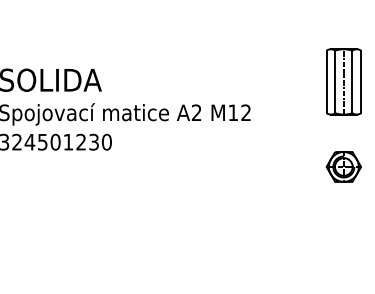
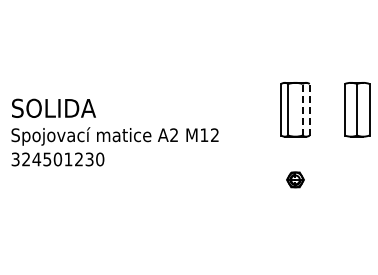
line: (343, 81) -> (295, 109), removed
line: (352, 81) -> (302, 109), solid -> dashed
line: (360, 81) -> (309, 109), solid -> dashed
part: (343, 166) -> (295, 179), size x0.6

